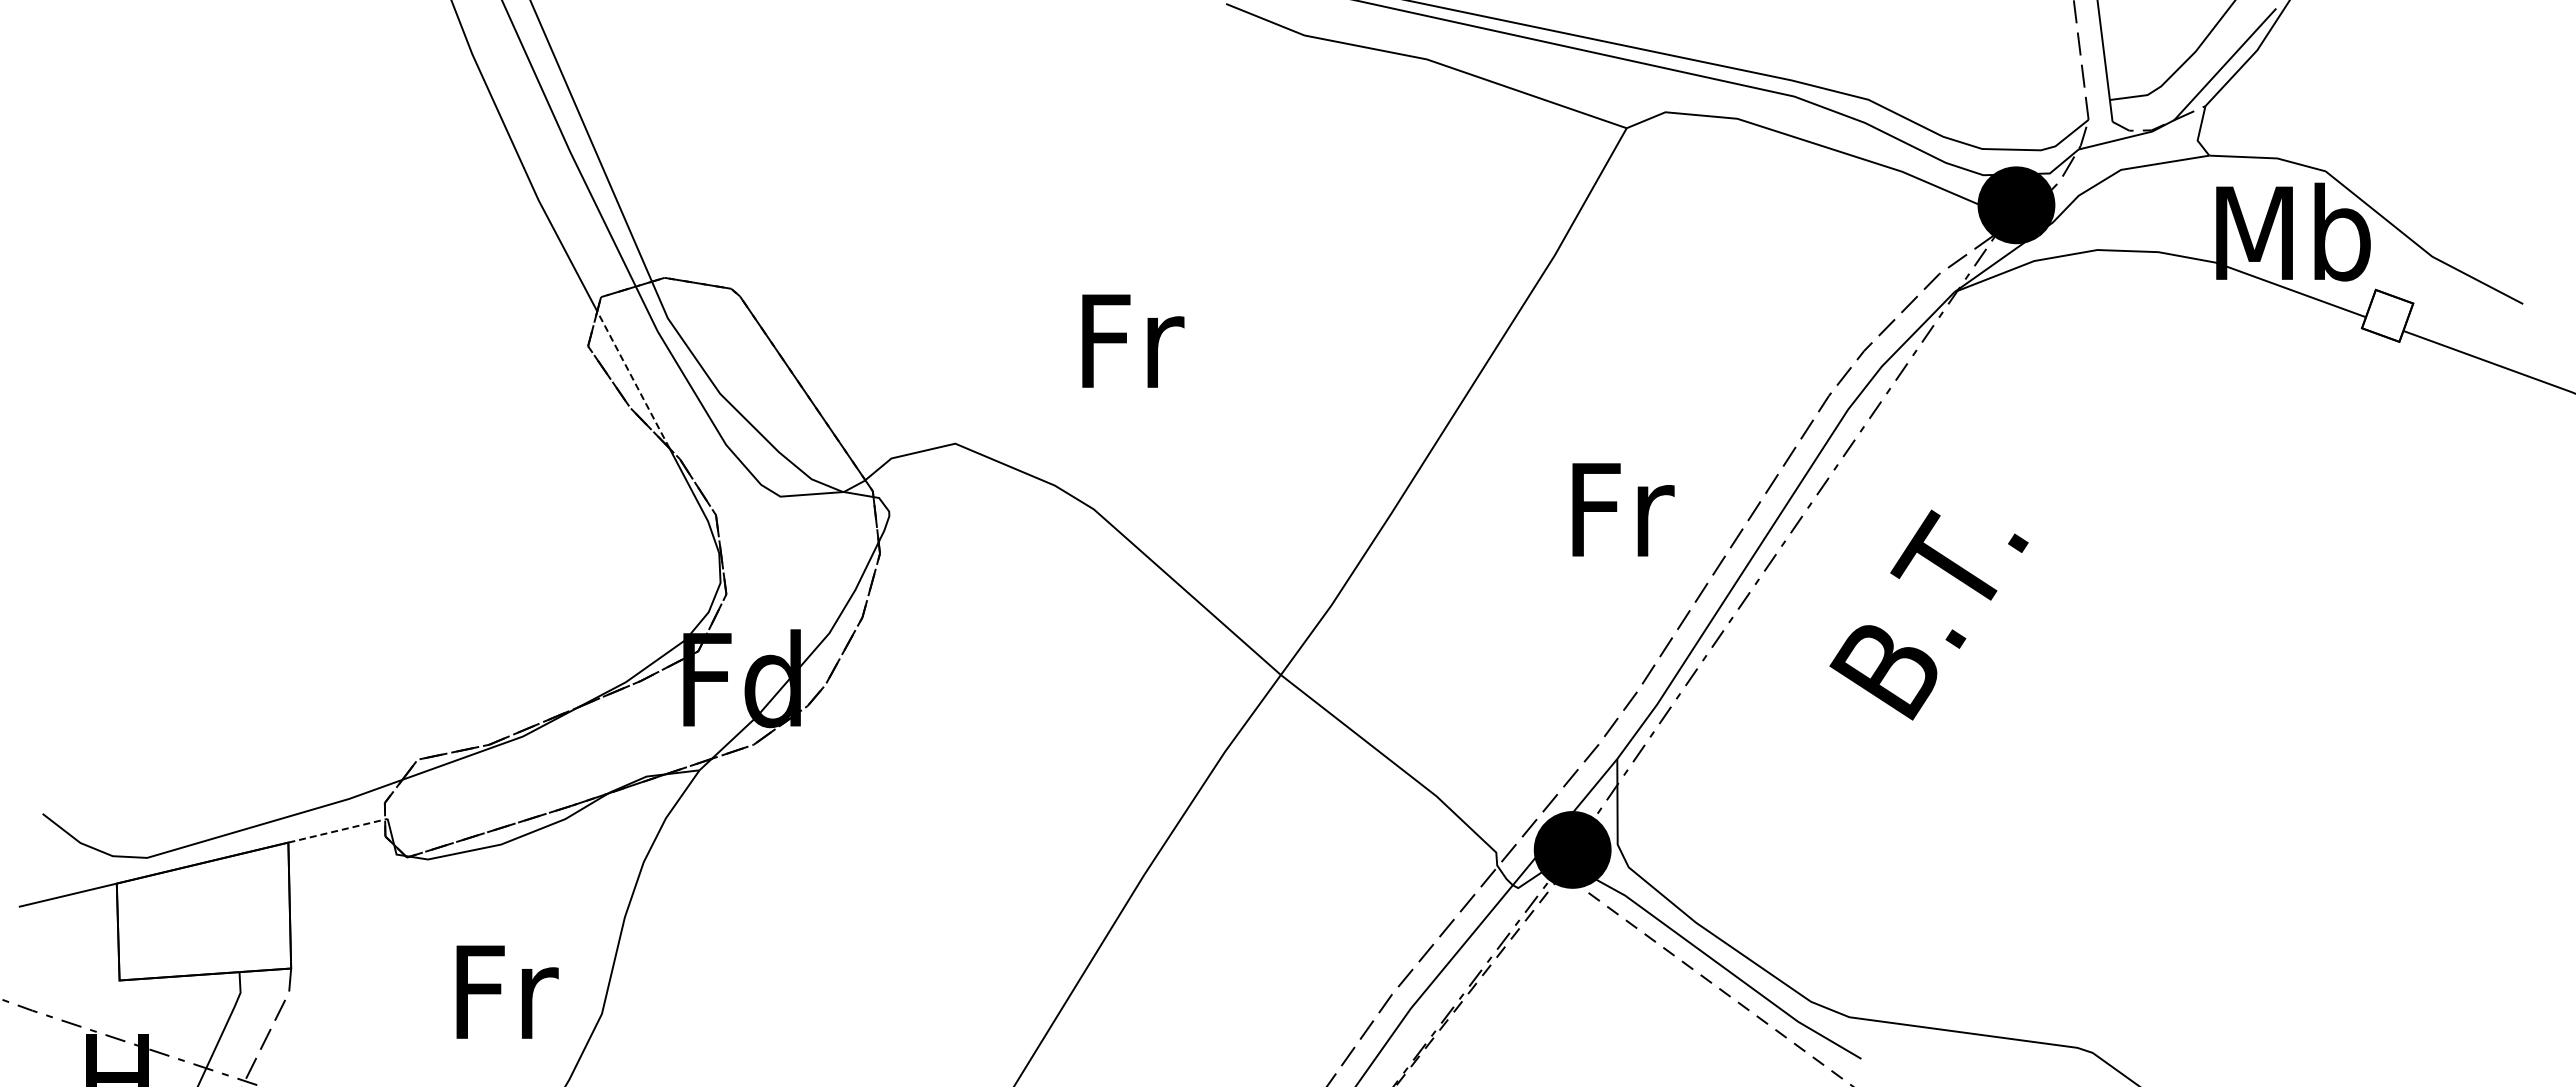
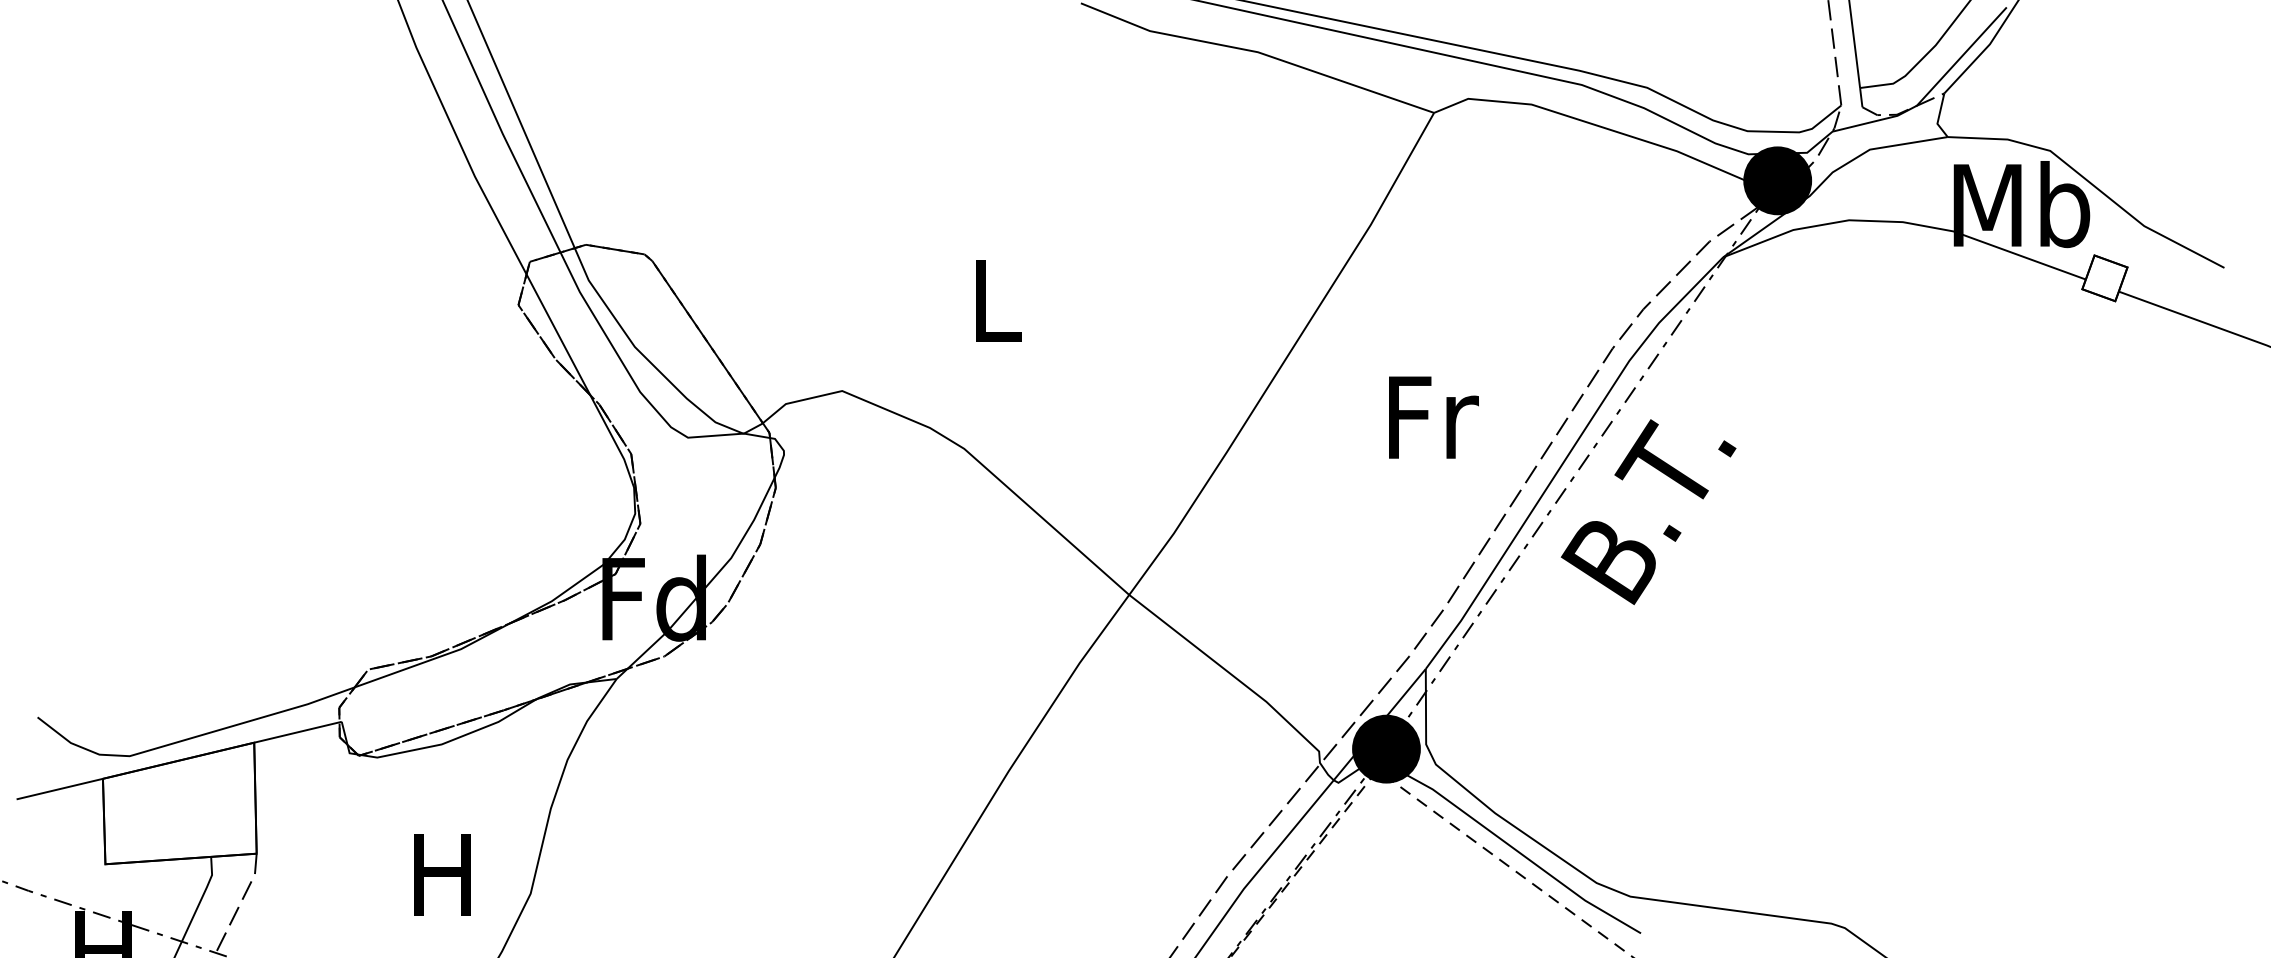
text: (1133, 340) -> (999, 300), Fr -> L
line: (633, 379) -> (558, 334), dashed -> solid
text: (1623, 509) -> (1433, 417), moved
text: (1928, 614) -> (1648, 511), moved
line: (338, 830) -> (298, 732), dashed -> solid
text: (507, 991) -> (447, 873), Fr -> H

